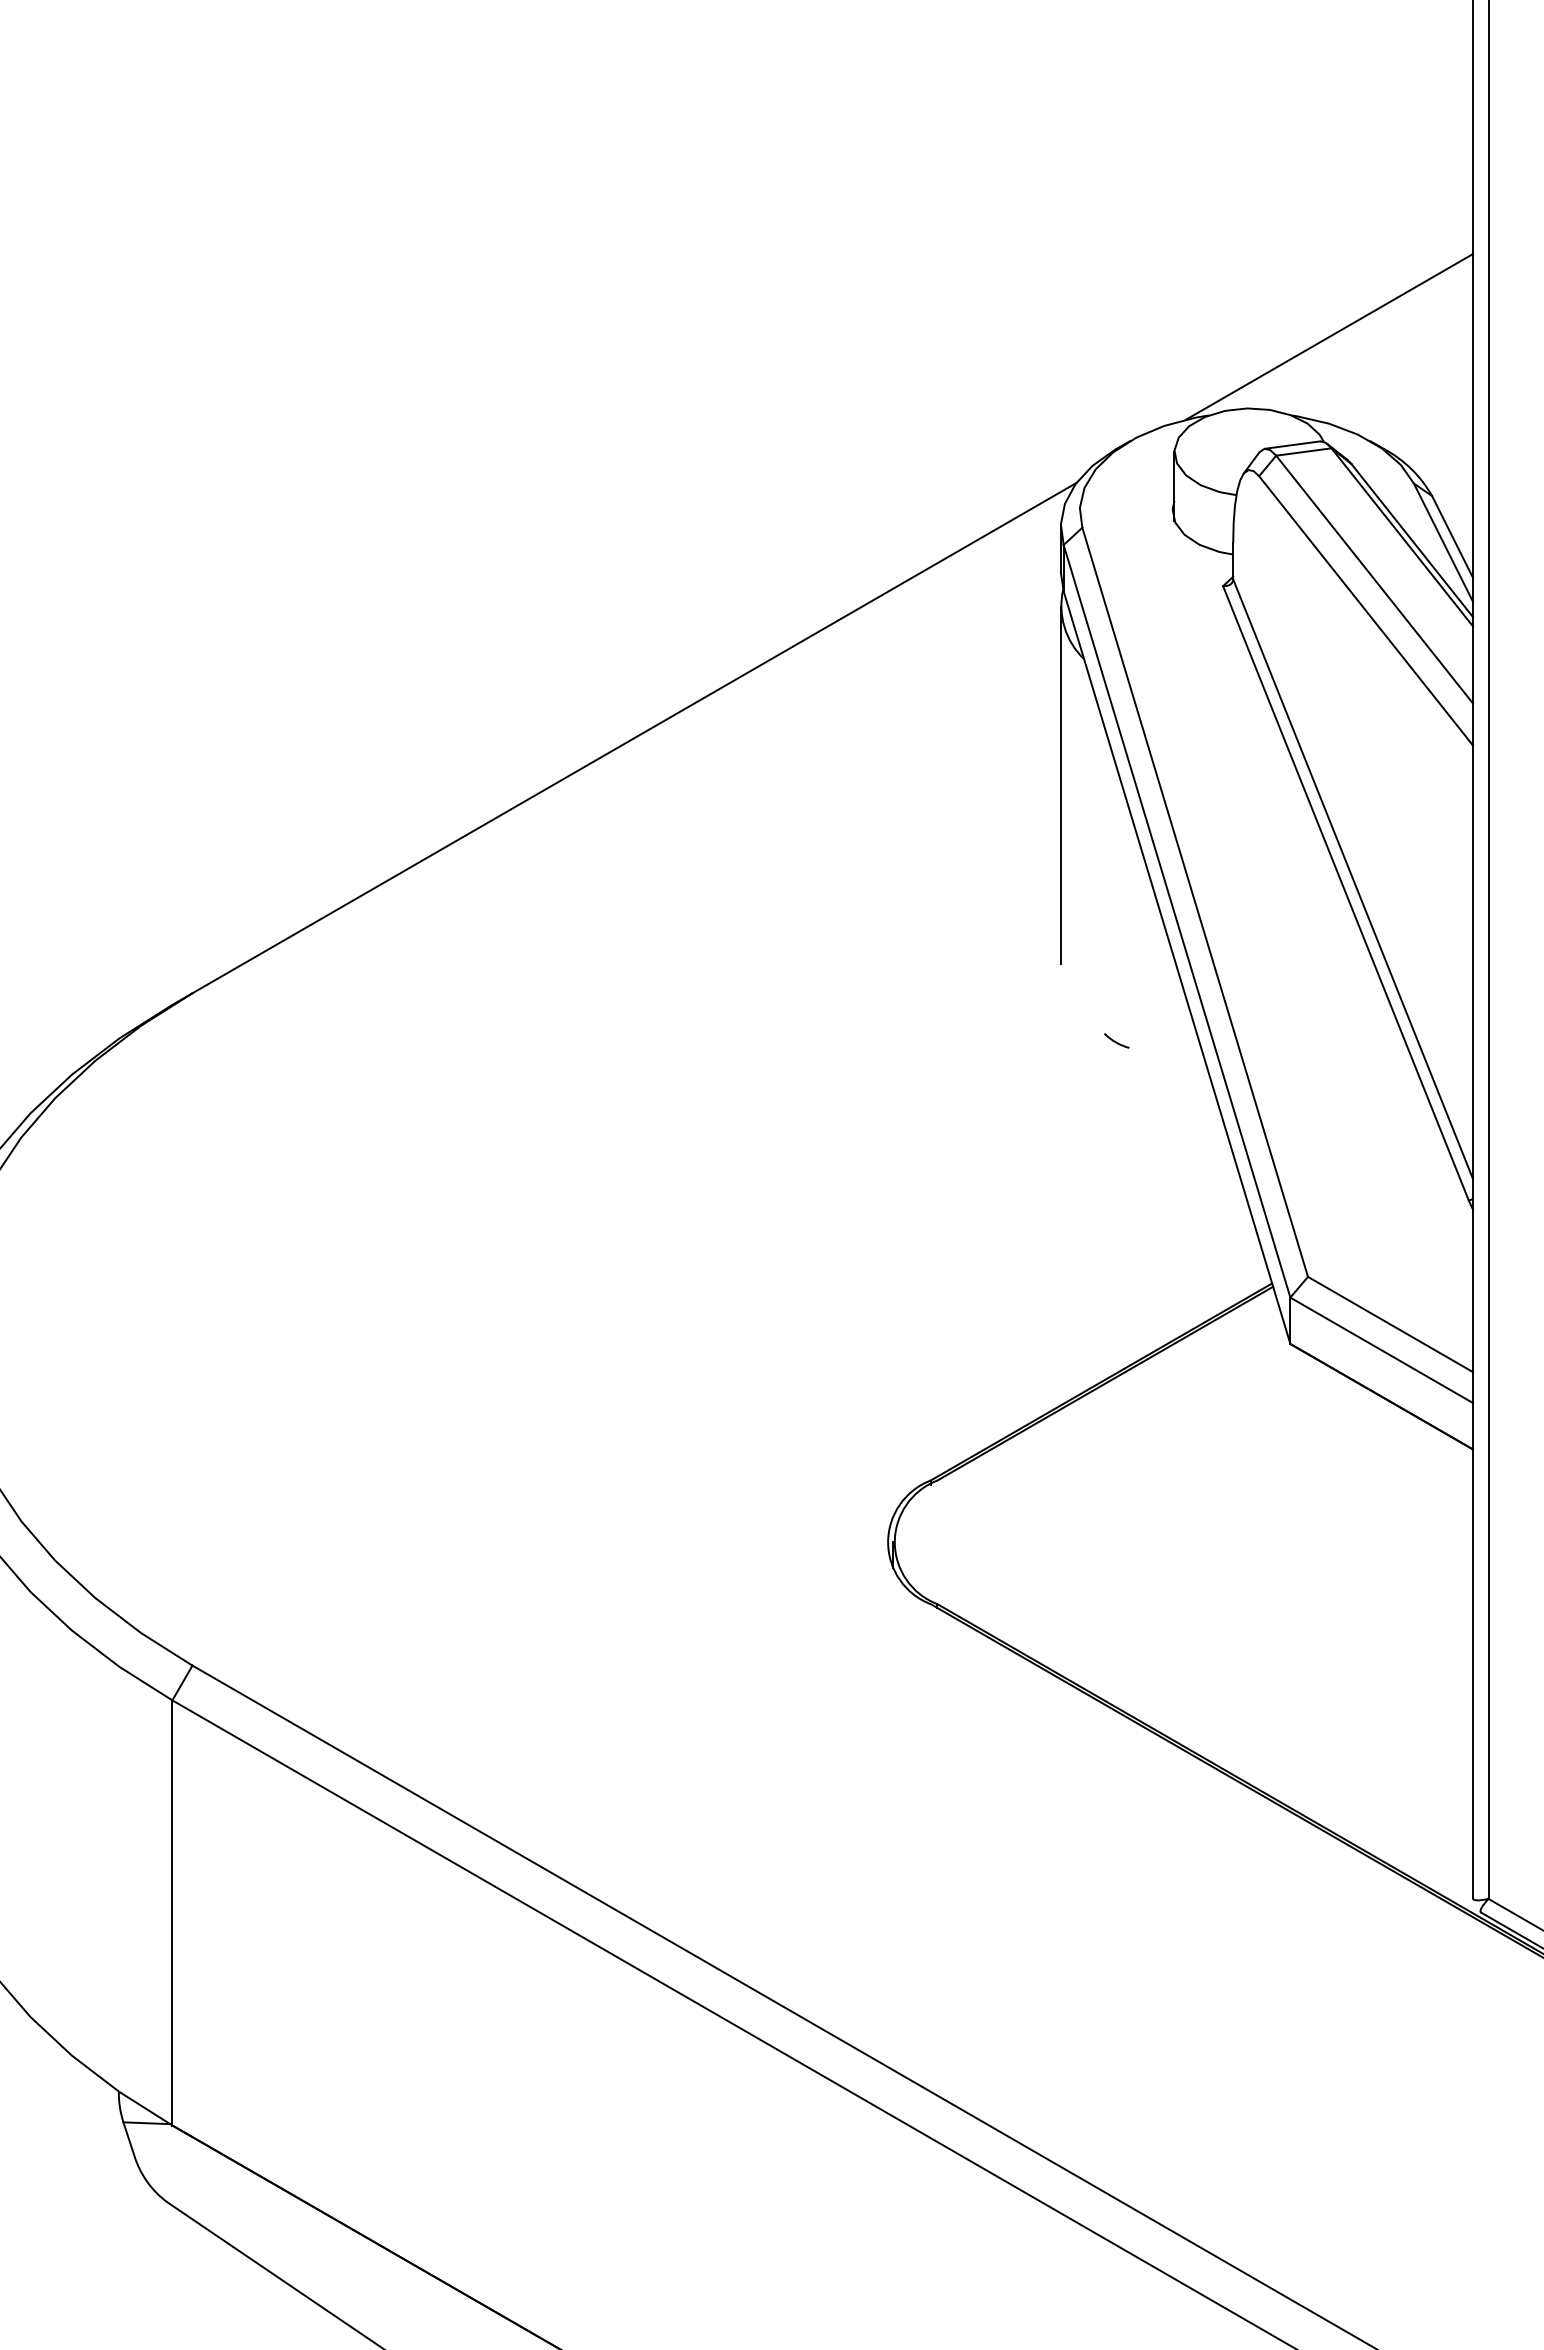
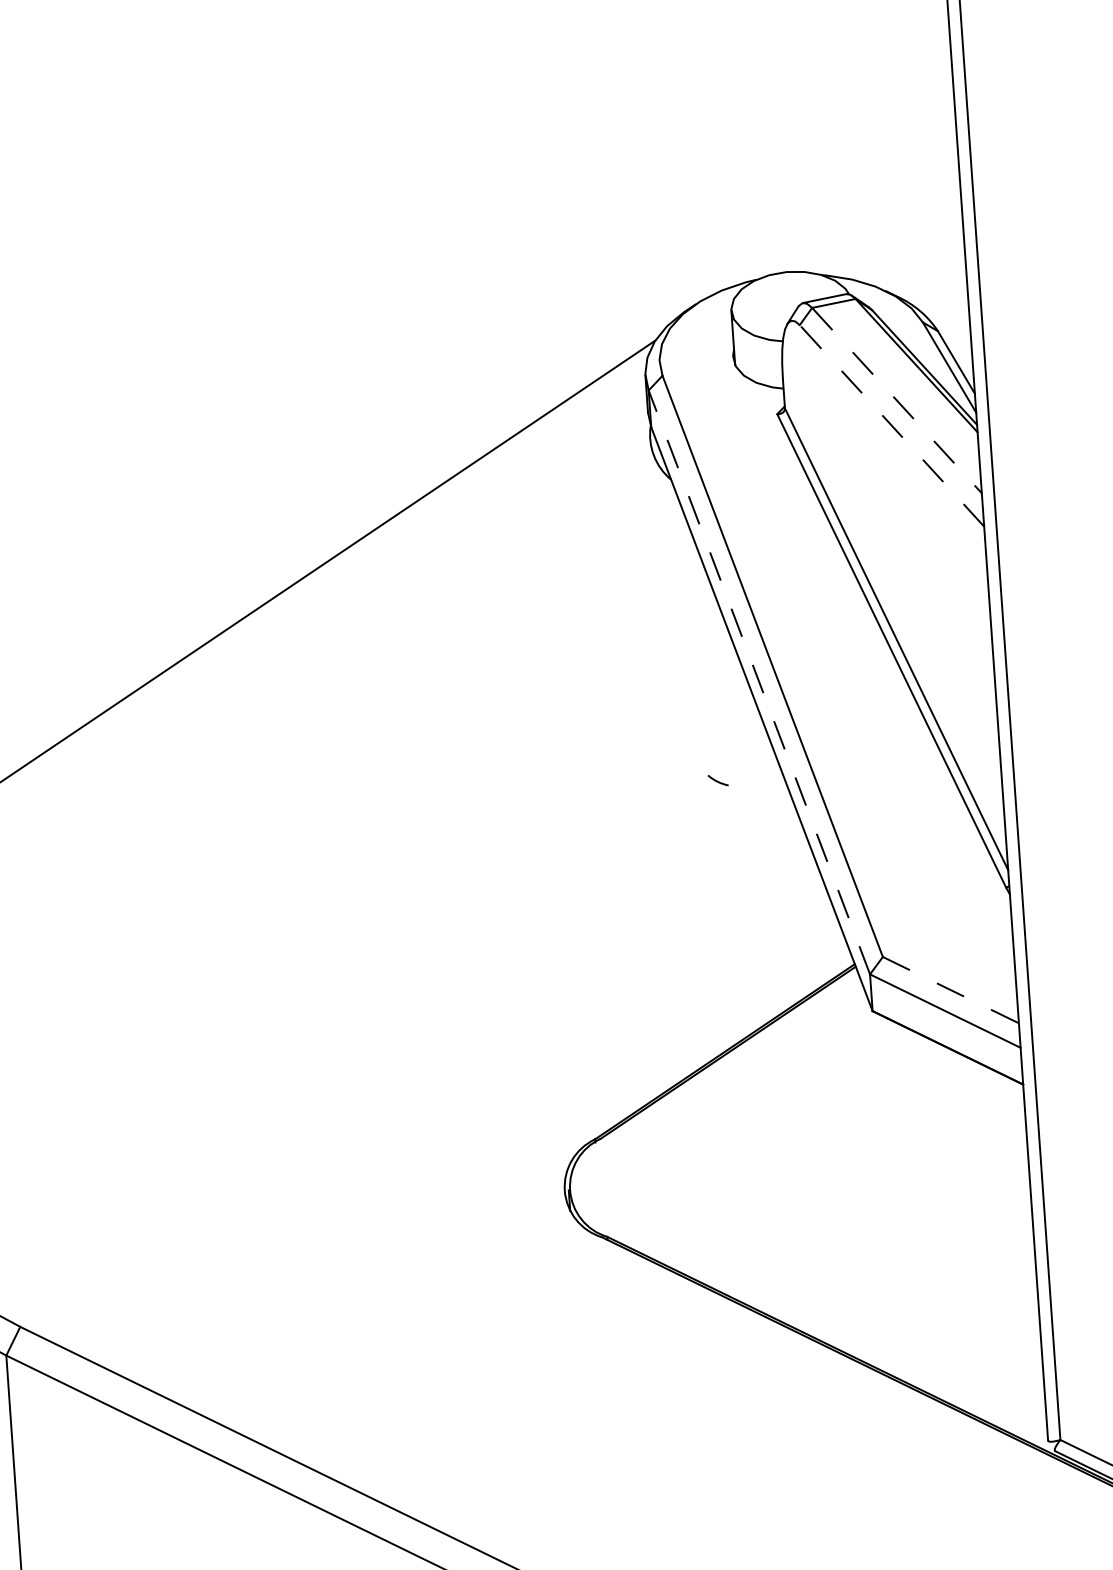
line: (1328, 336) -> (847, 210), removed
line: (1374, 579) -> (896, 400), solid -> dashed
line: (1365, 610) -> (891, 425), solid -> dashed
line: (1060, 784) -> (659, 580), removed
line: (1177, 921) -> (759, 682), solid -> dashed
line: (1390, 1324) -> (950, 990), solid -> dashed

